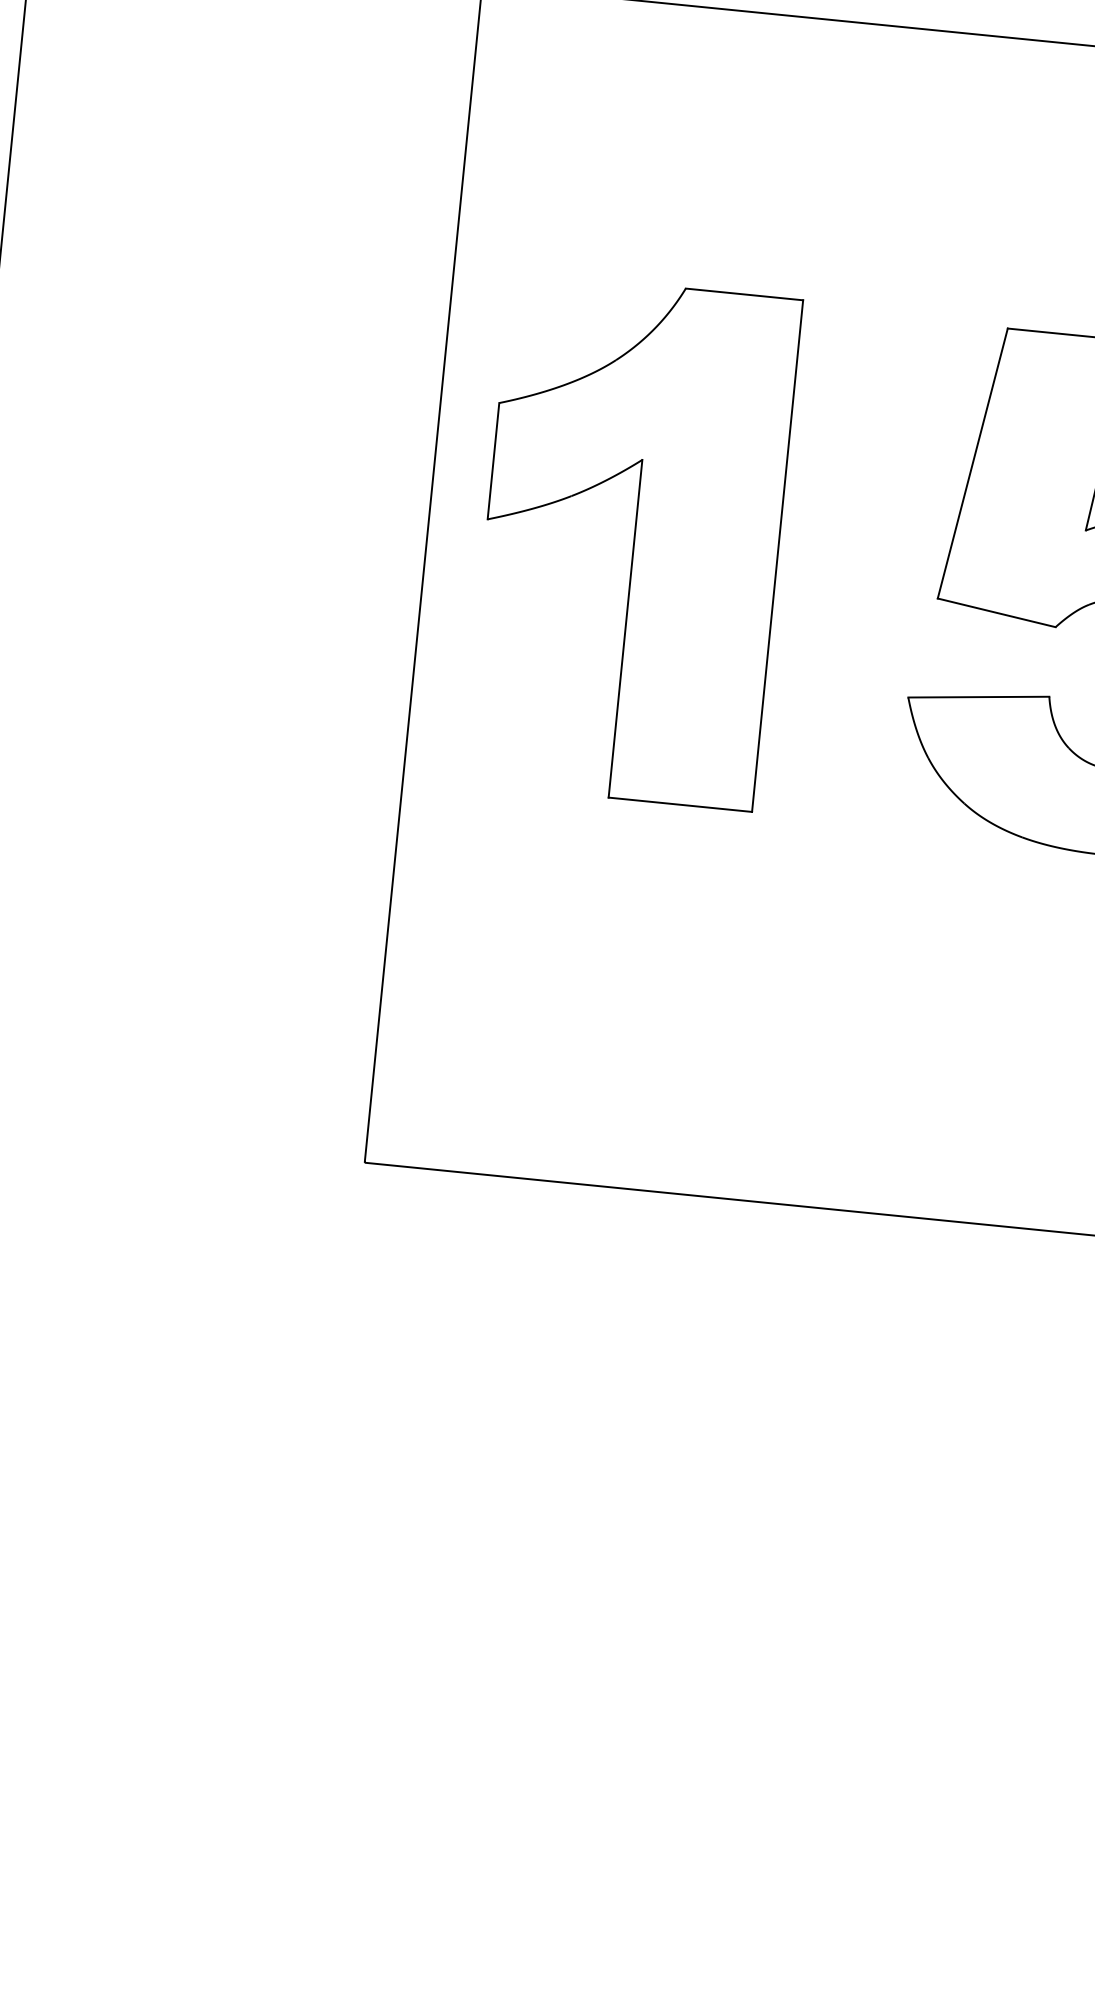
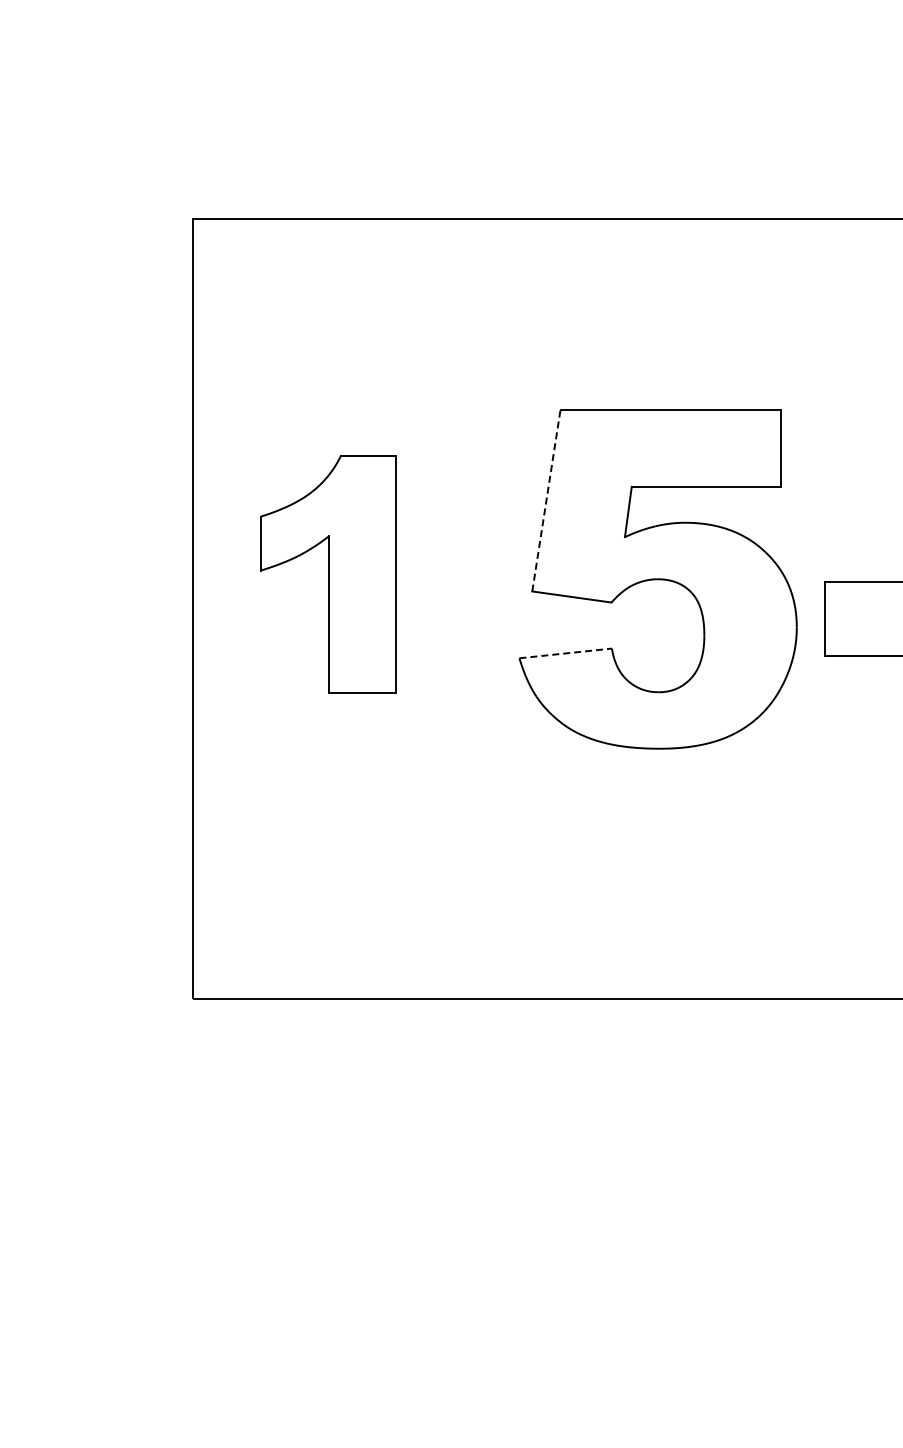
line: (972, 463) -> (546, 500), solid -> dashed
part: (631, 542) -> (327, 574), size x0.7
line: (980, 697) -> (566, 653), solid -> dashed

